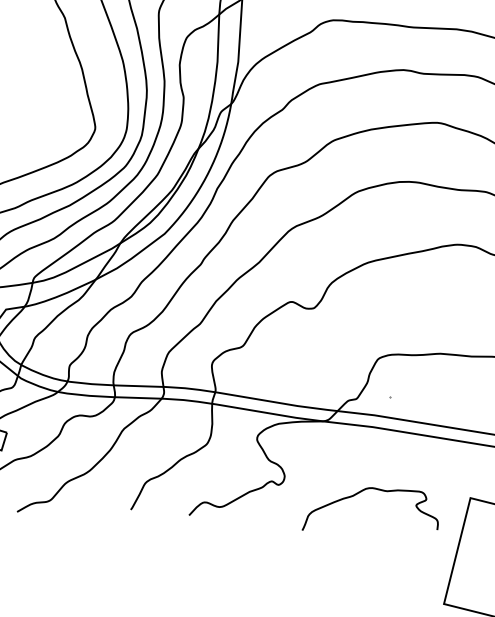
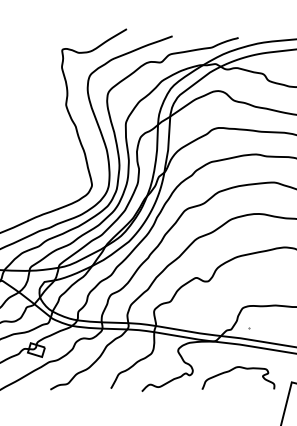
curve: (362, 492) -> (234, 369), moved

